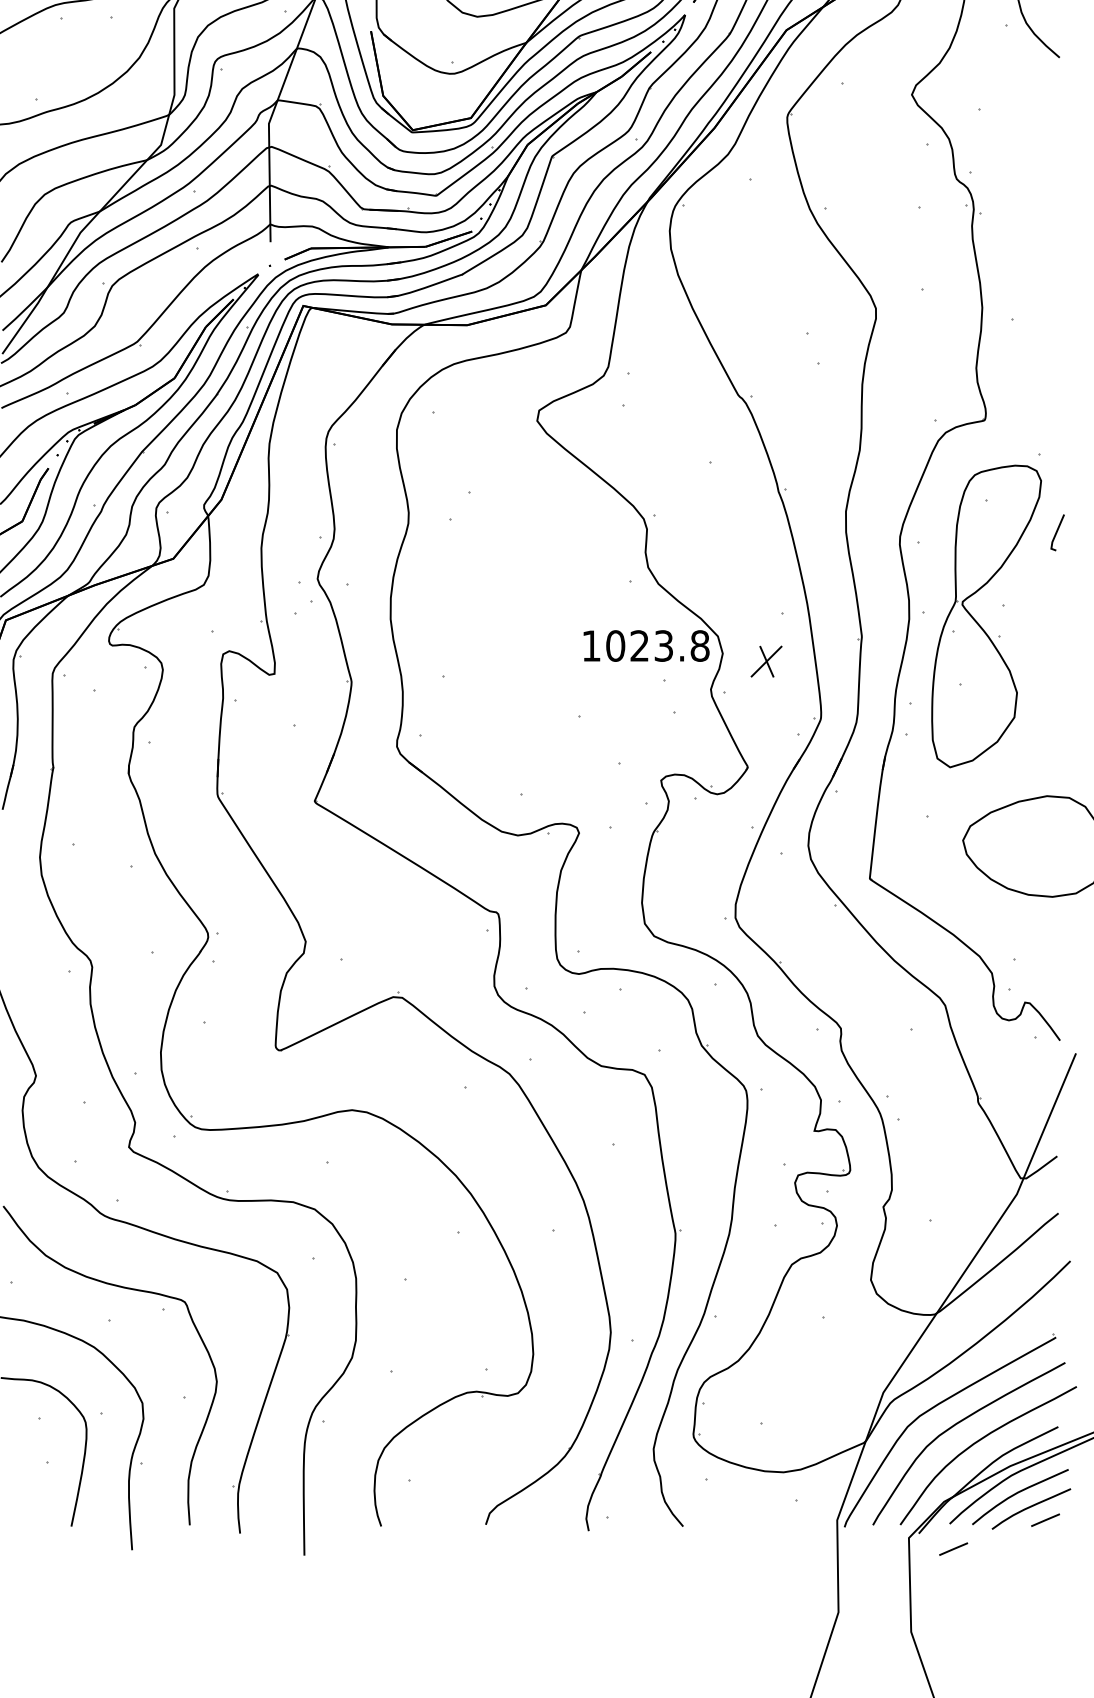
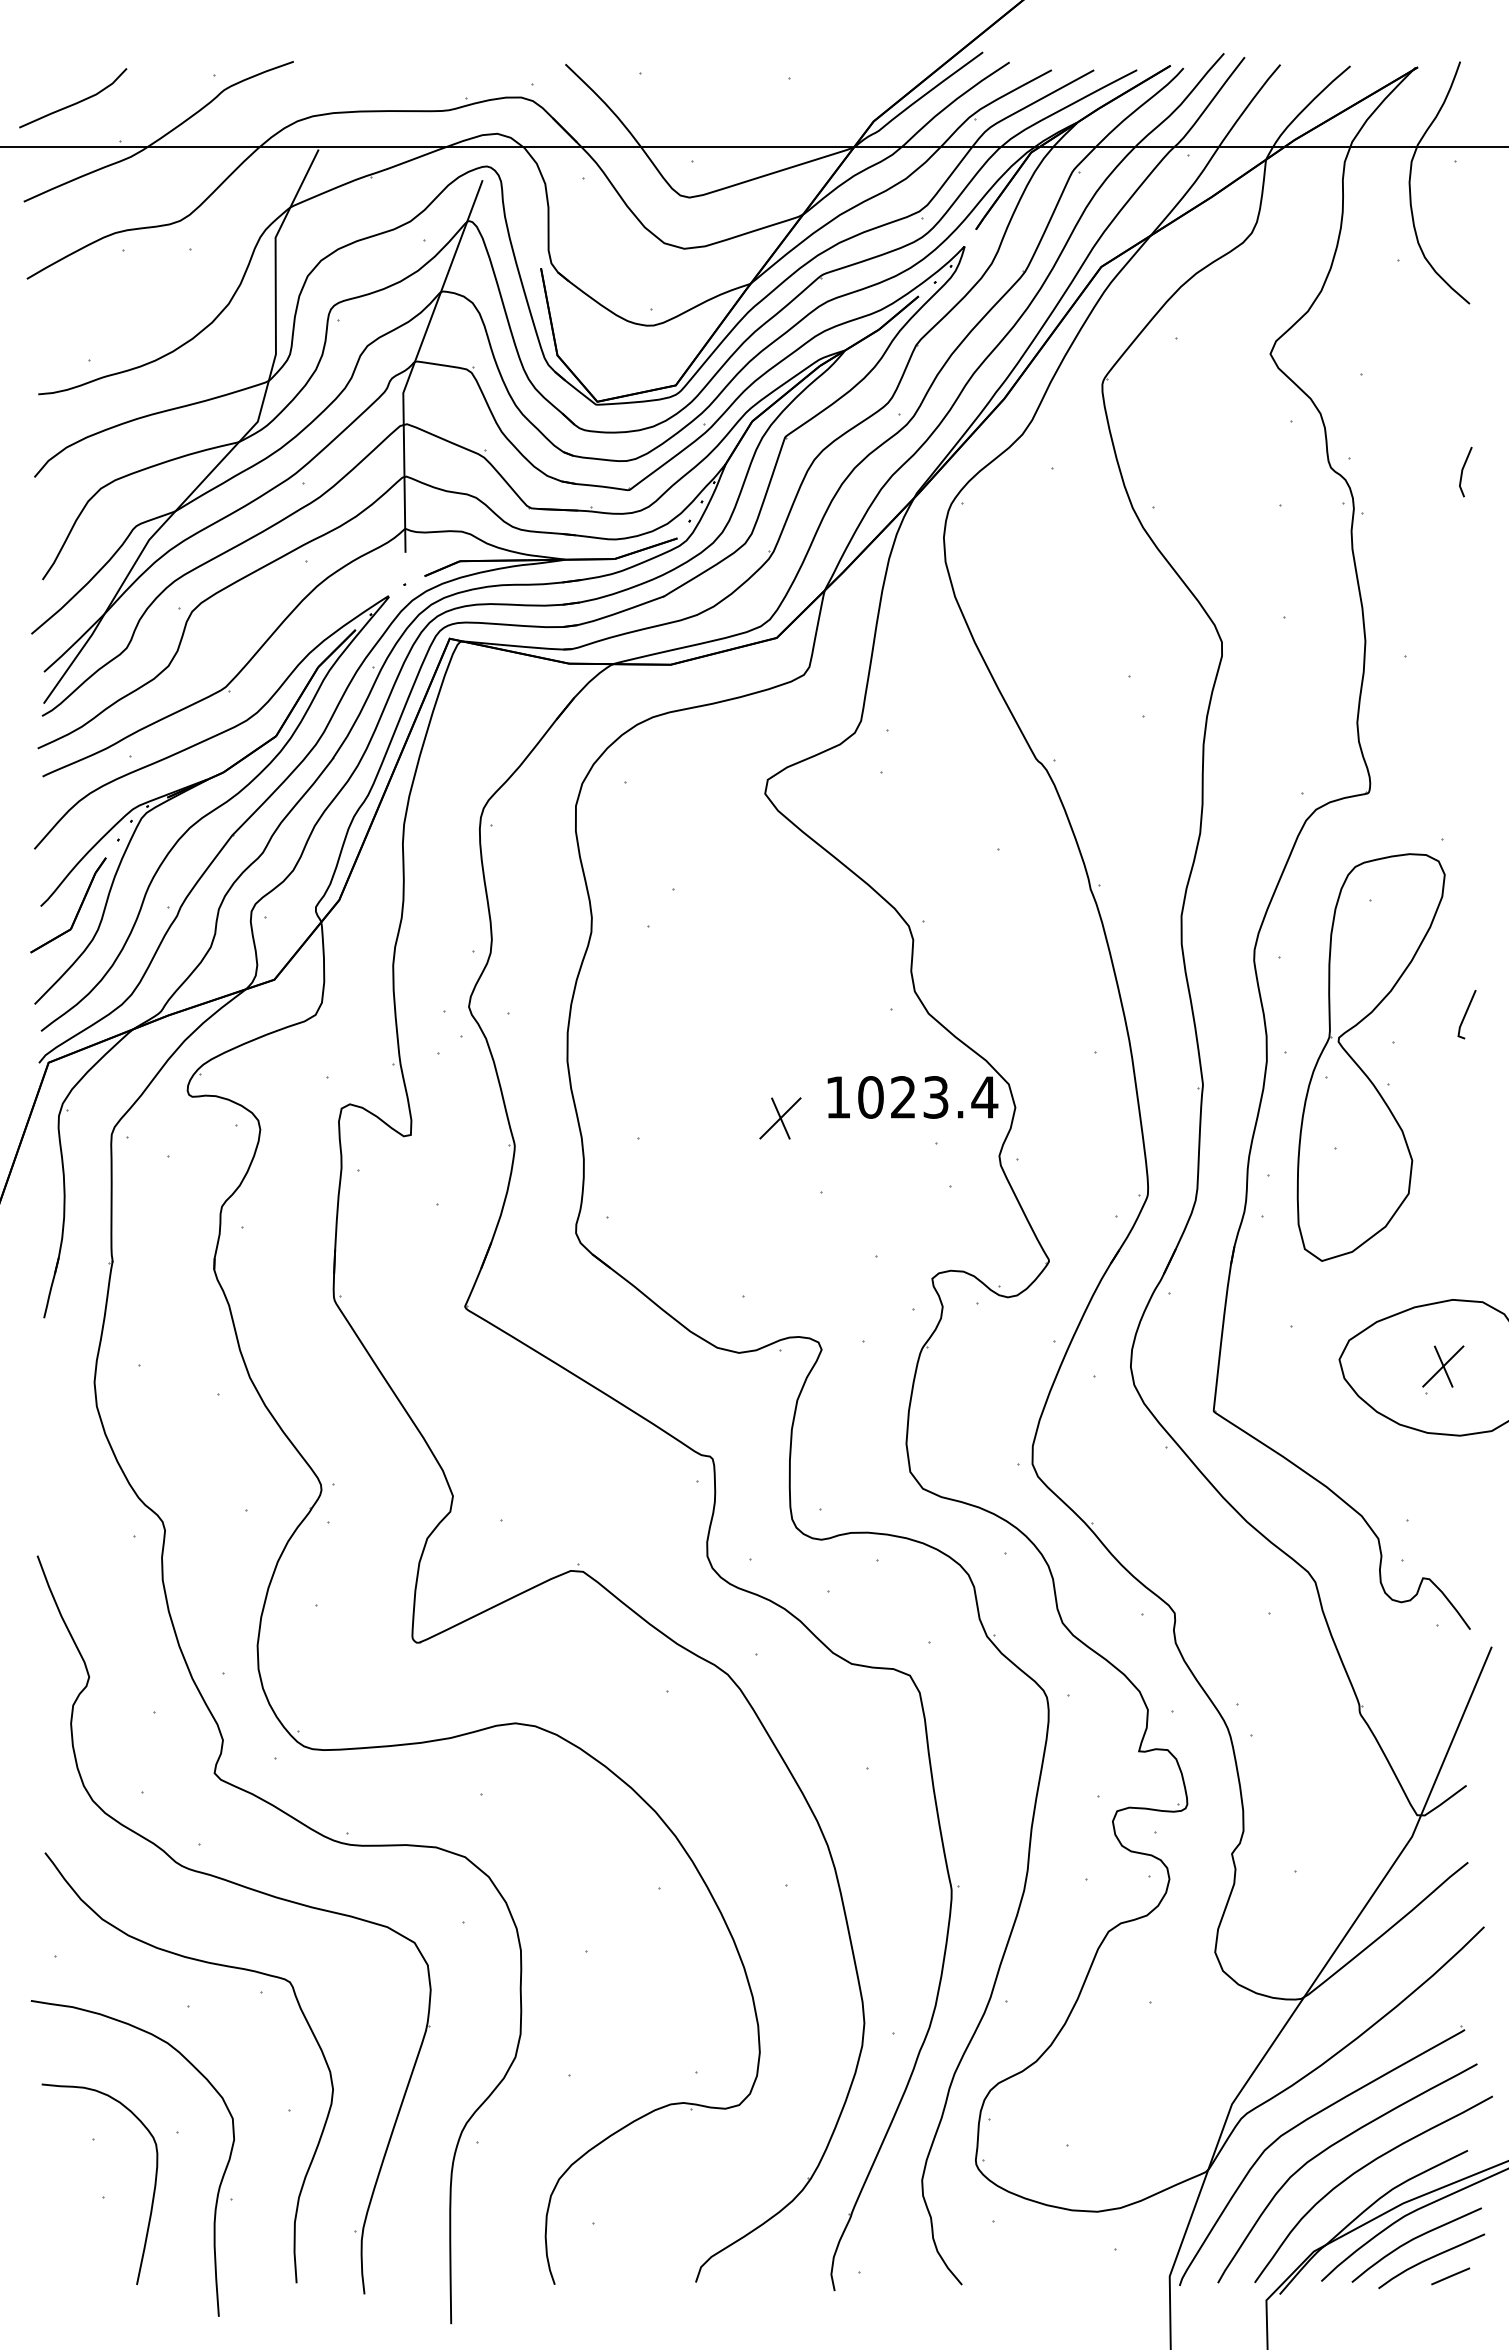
line: (1055, 181) -> (1463, 470), added
line: (1057, 532) -> (1466, 1014), moved
text: (699, 646) -> (984, 1097), 1023.8 -> 1023.4
part: (766, 661) -> (780, 1118), moved
part: (1040, 847) -> (1443, 1369), added
line: (953, 1549) -> (1326, 2315), removed

